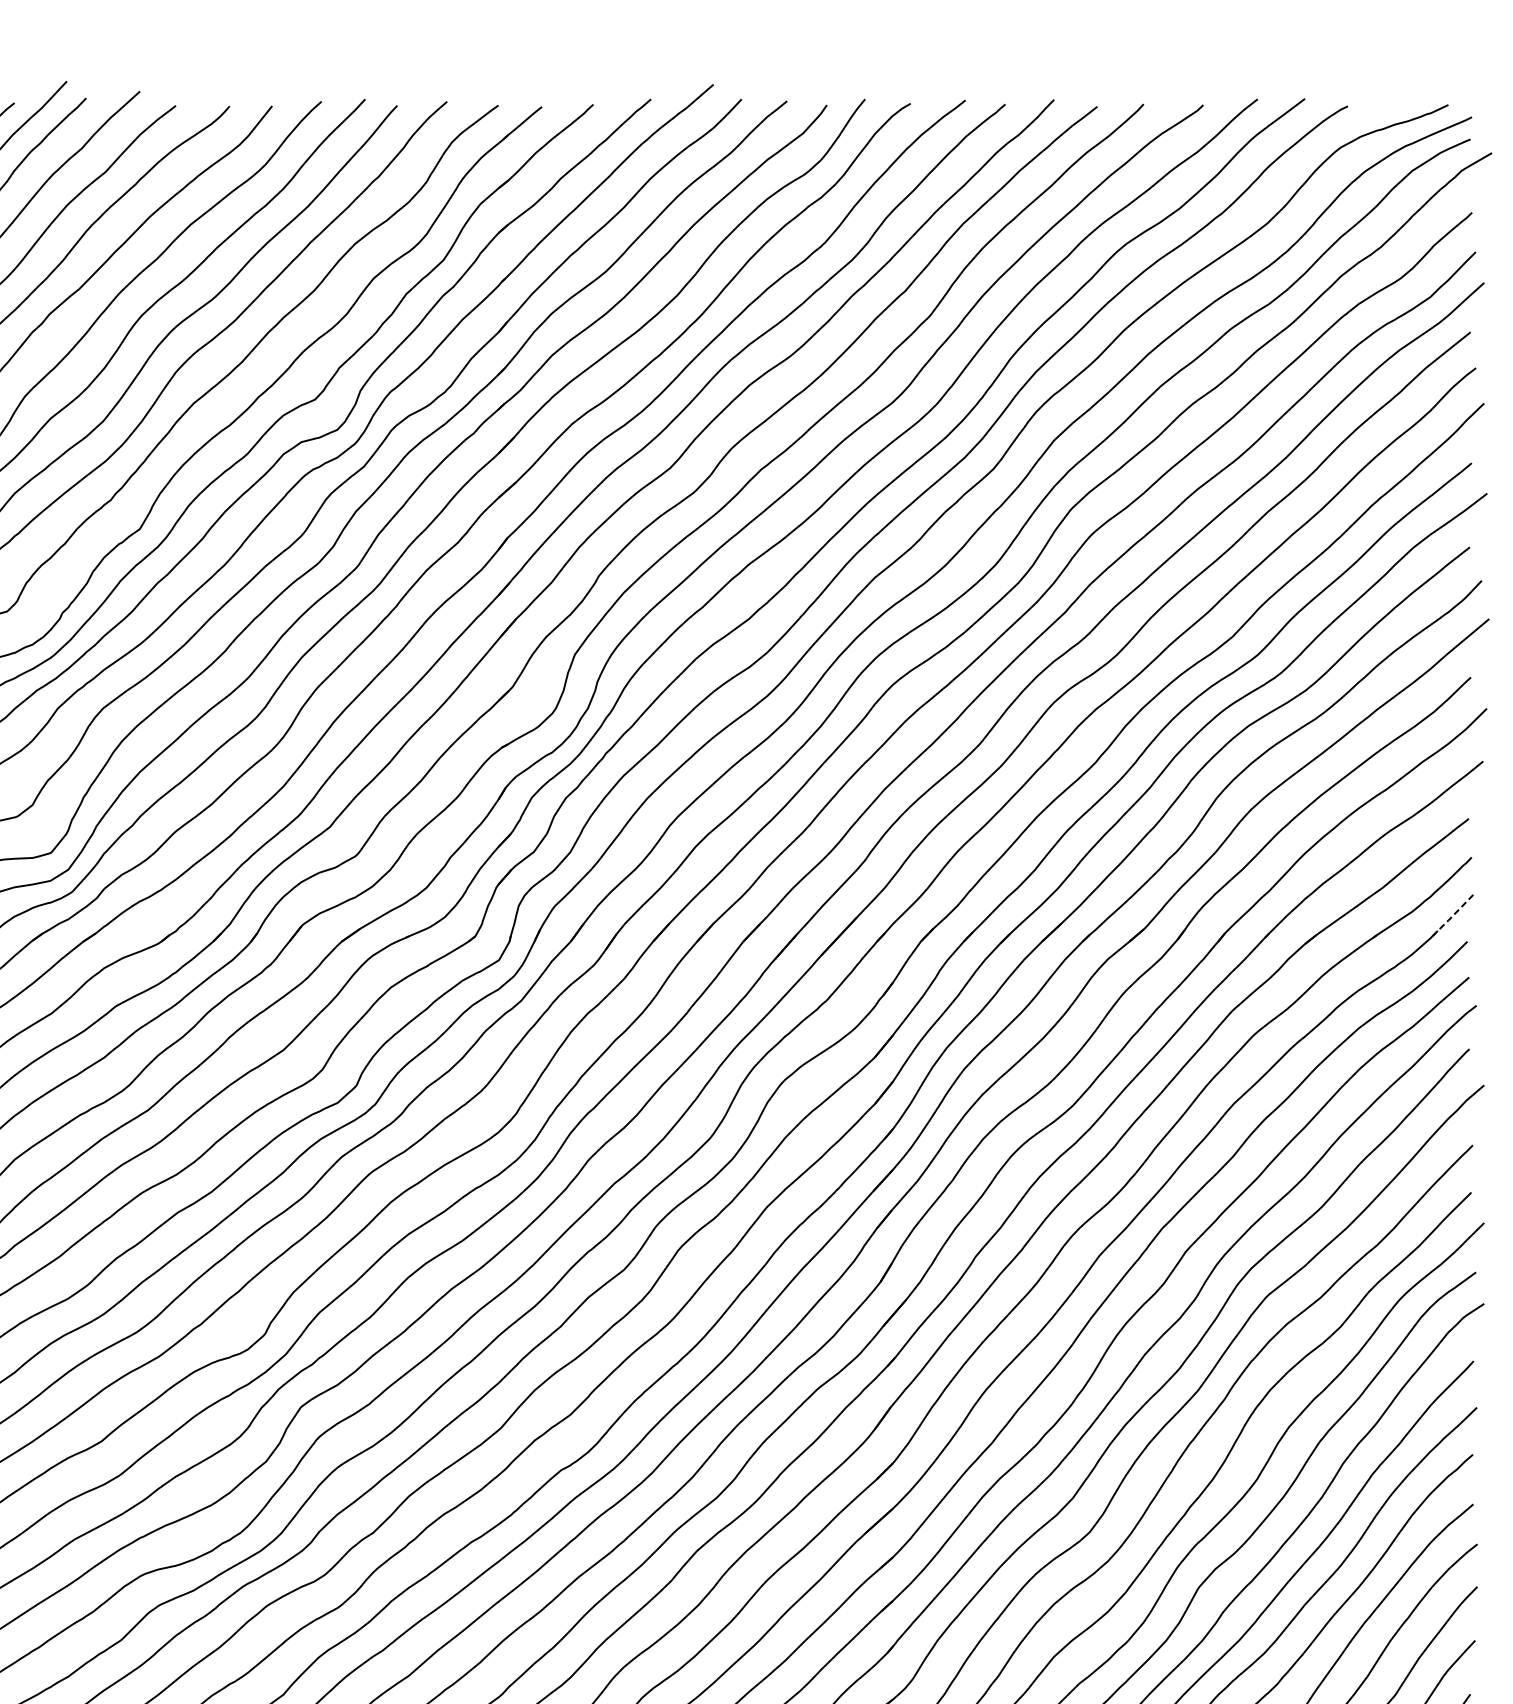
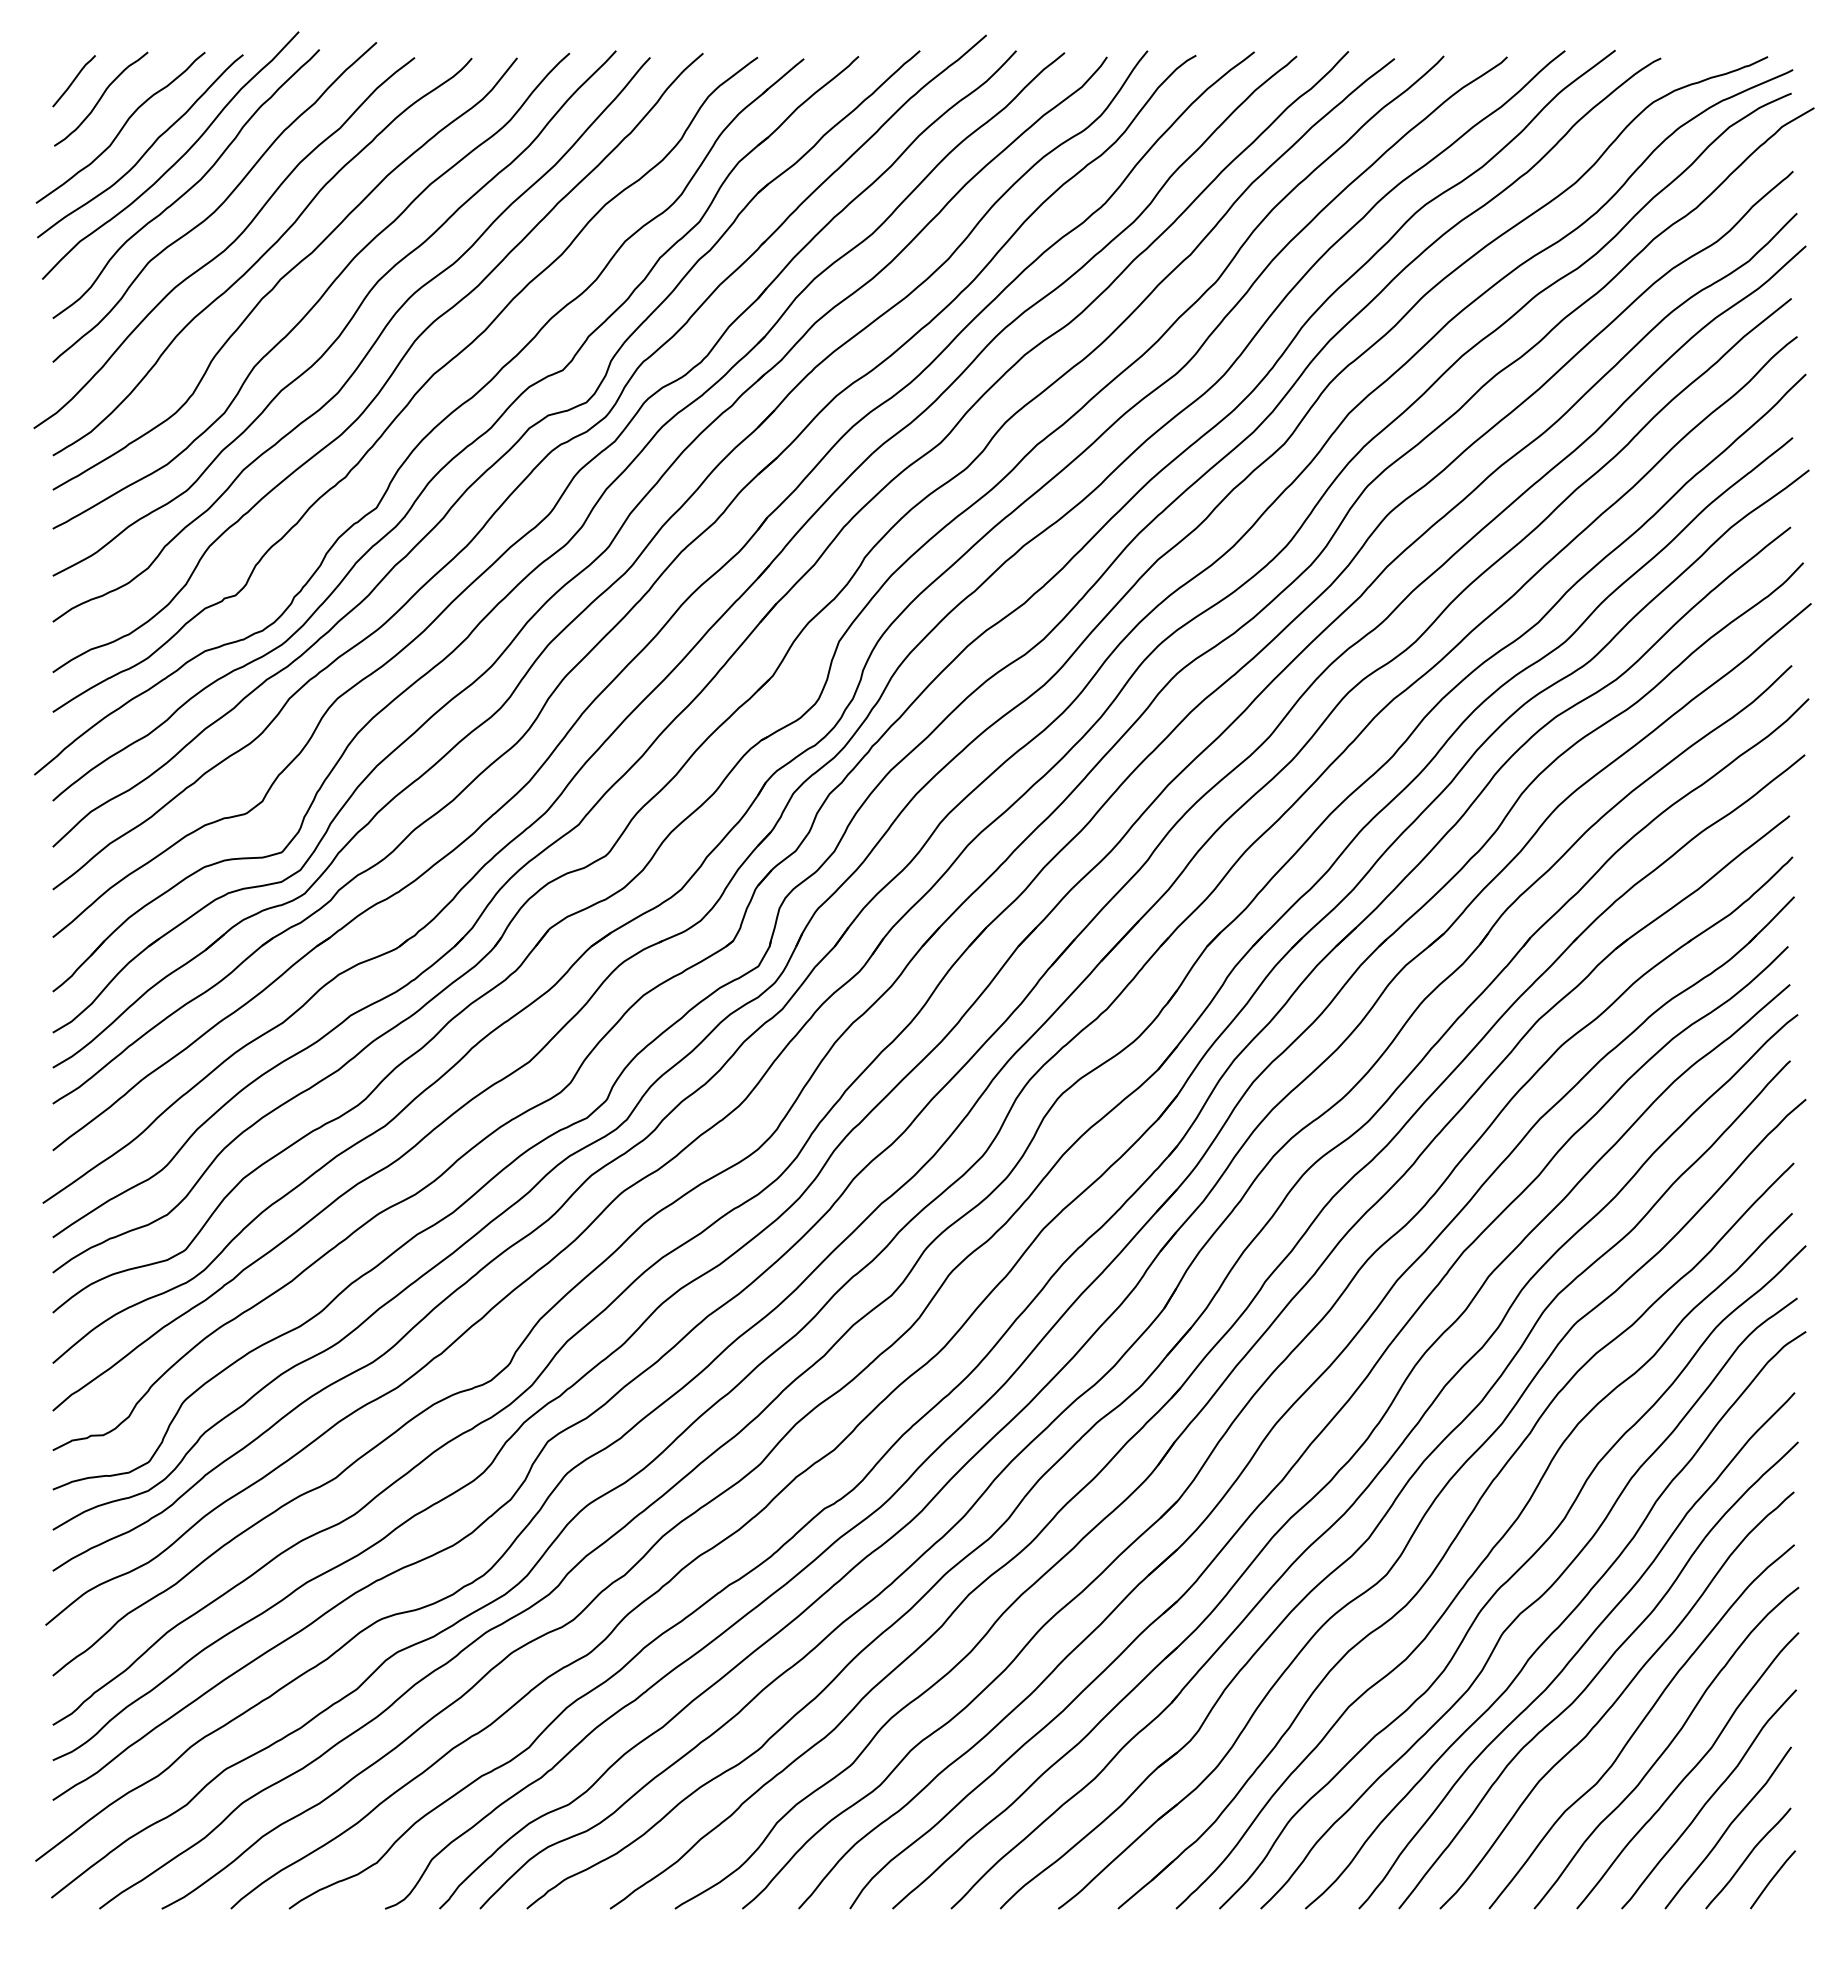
line: (1451, 917) -> (1771, 920), dashed -> solid

